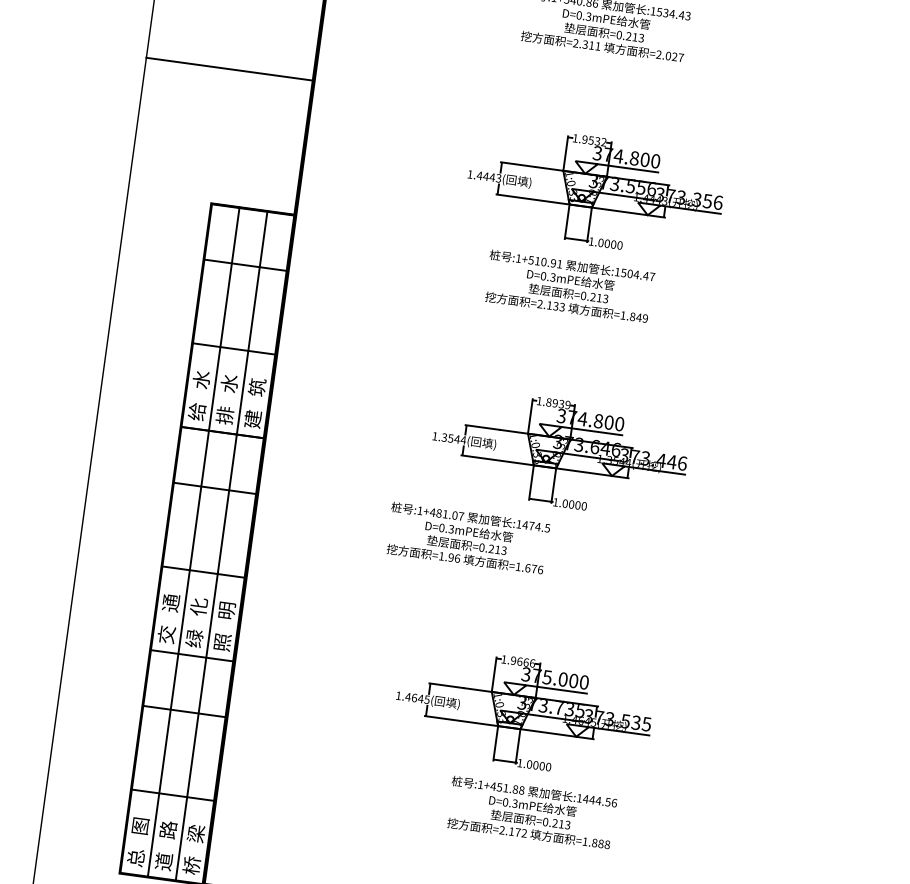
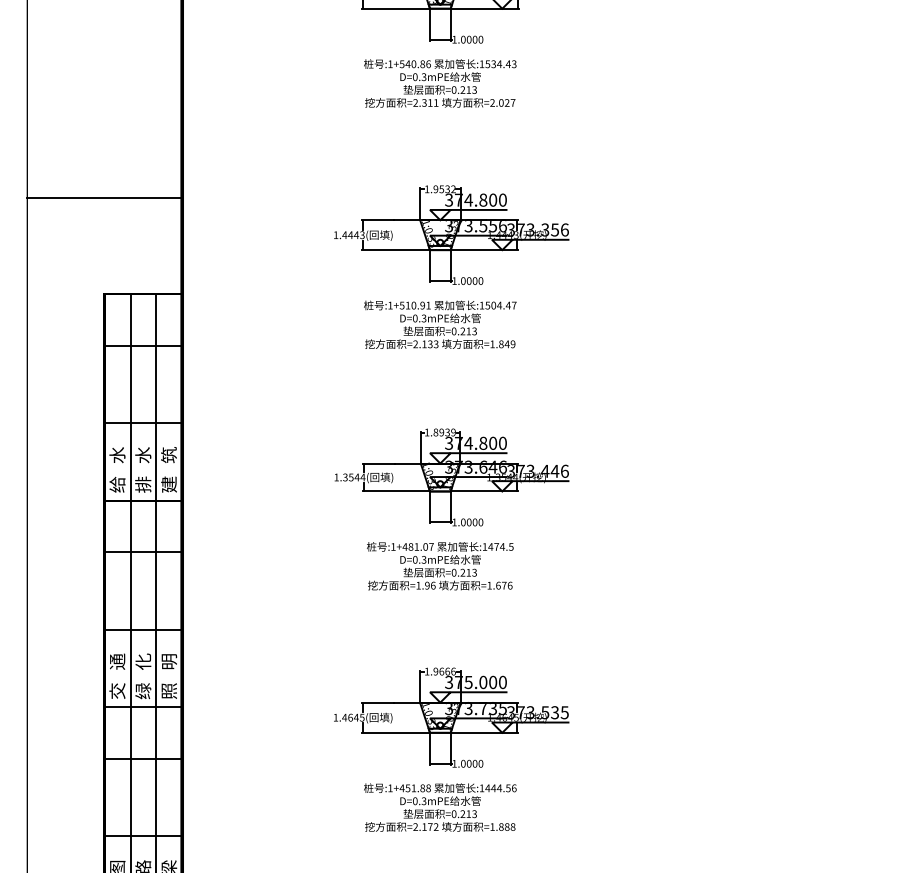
line: (229, 69) -> (104, 198), moved
text: (468, 538) -> (440, 566), moved
text: (531, 812) -> (440, 807), moved

